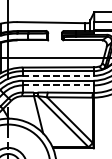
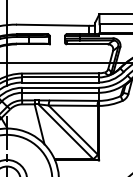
line: (58, 75) -> (61, 82), dashed -> solid
line: (58, 85) -> (61, 92), dashed -> solid

